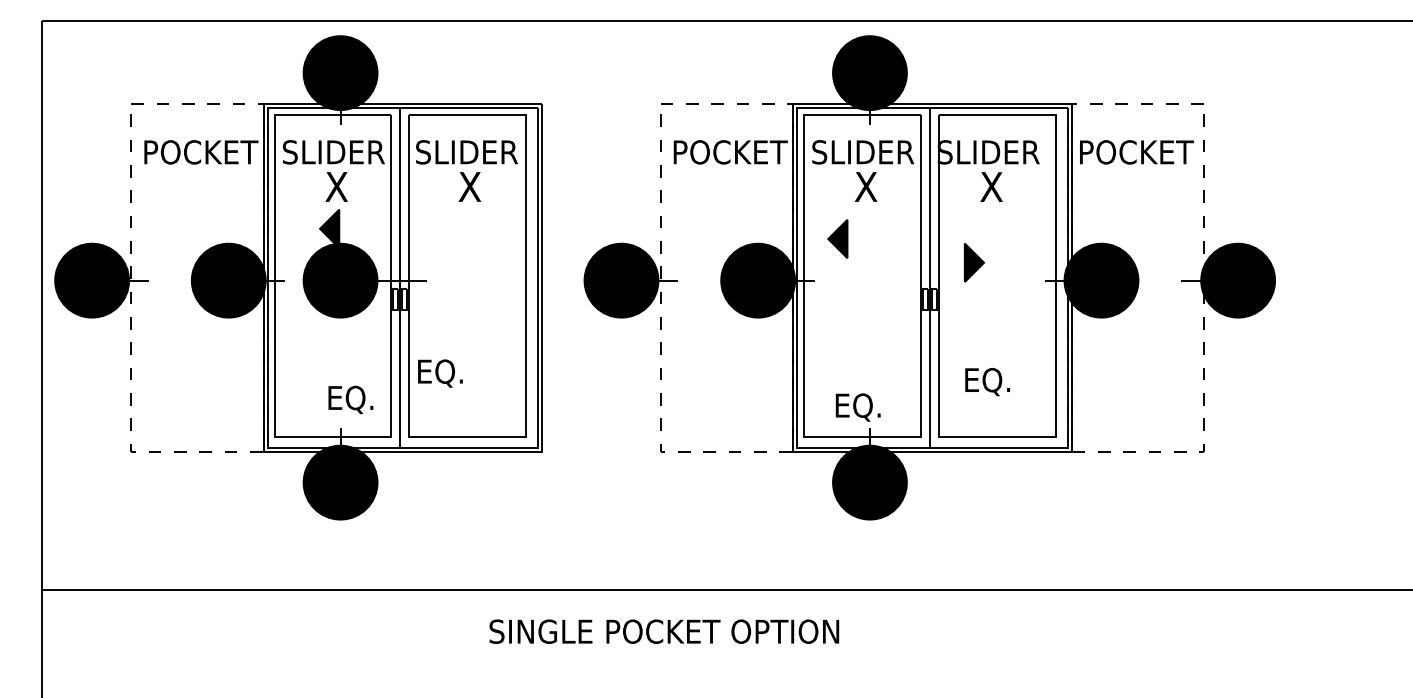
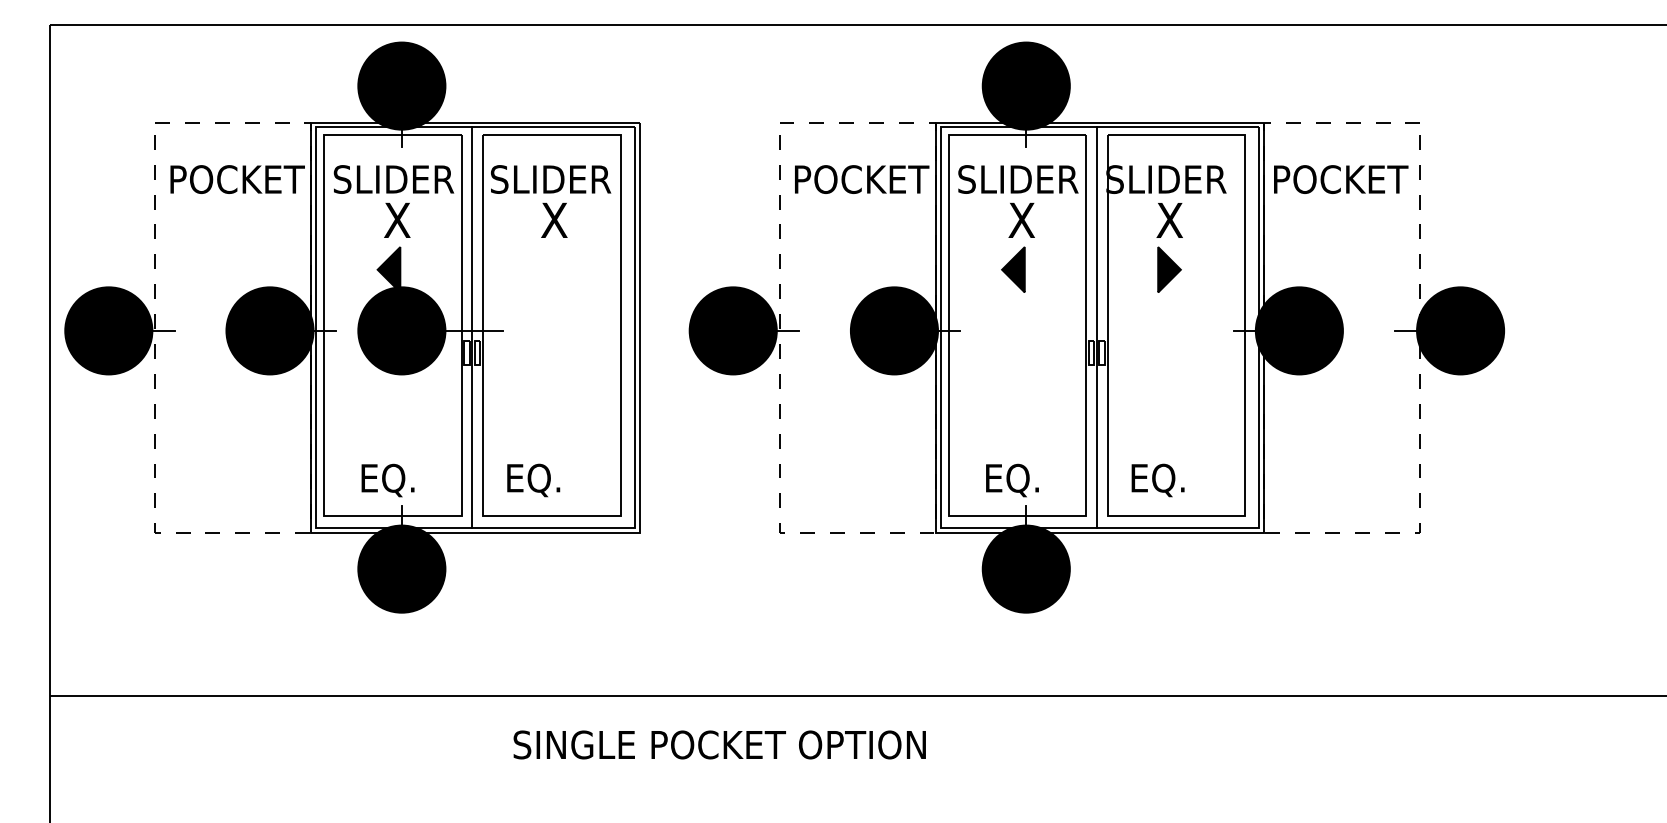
part: (837, 238) -> (1013, 269), moved
part: (974, 262) -> (1169, 269), moved
text: (440, 373) -> (533, 480), moved
text: (987, 382) -> (1157, 480), moved
text: (350, 399) -> (387, 480), moved
text: (664, 631) -> (719, 744), moved

